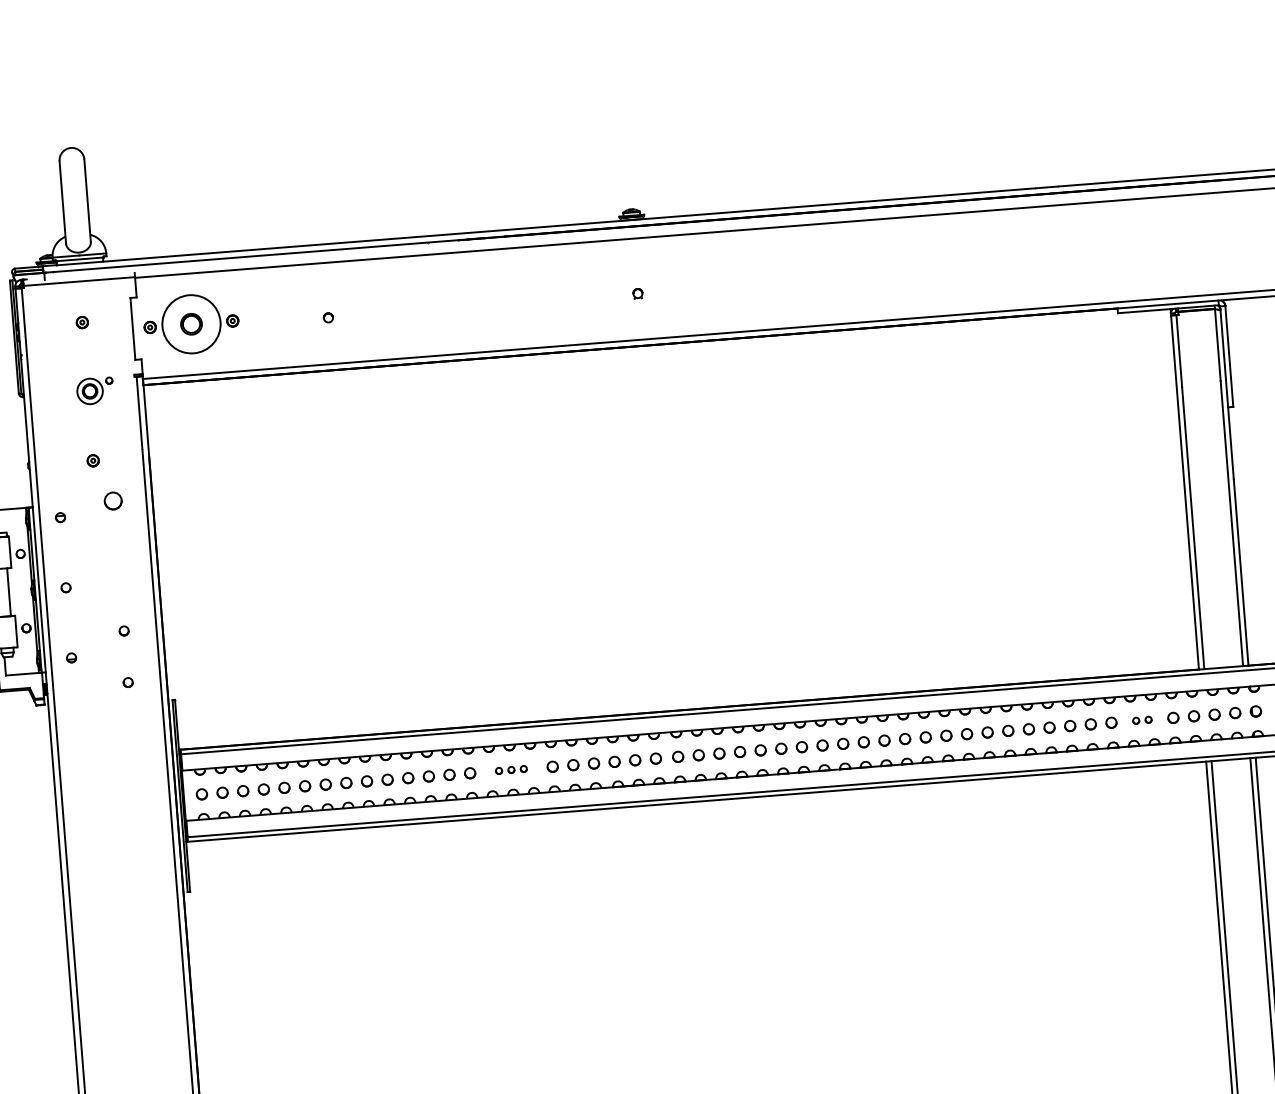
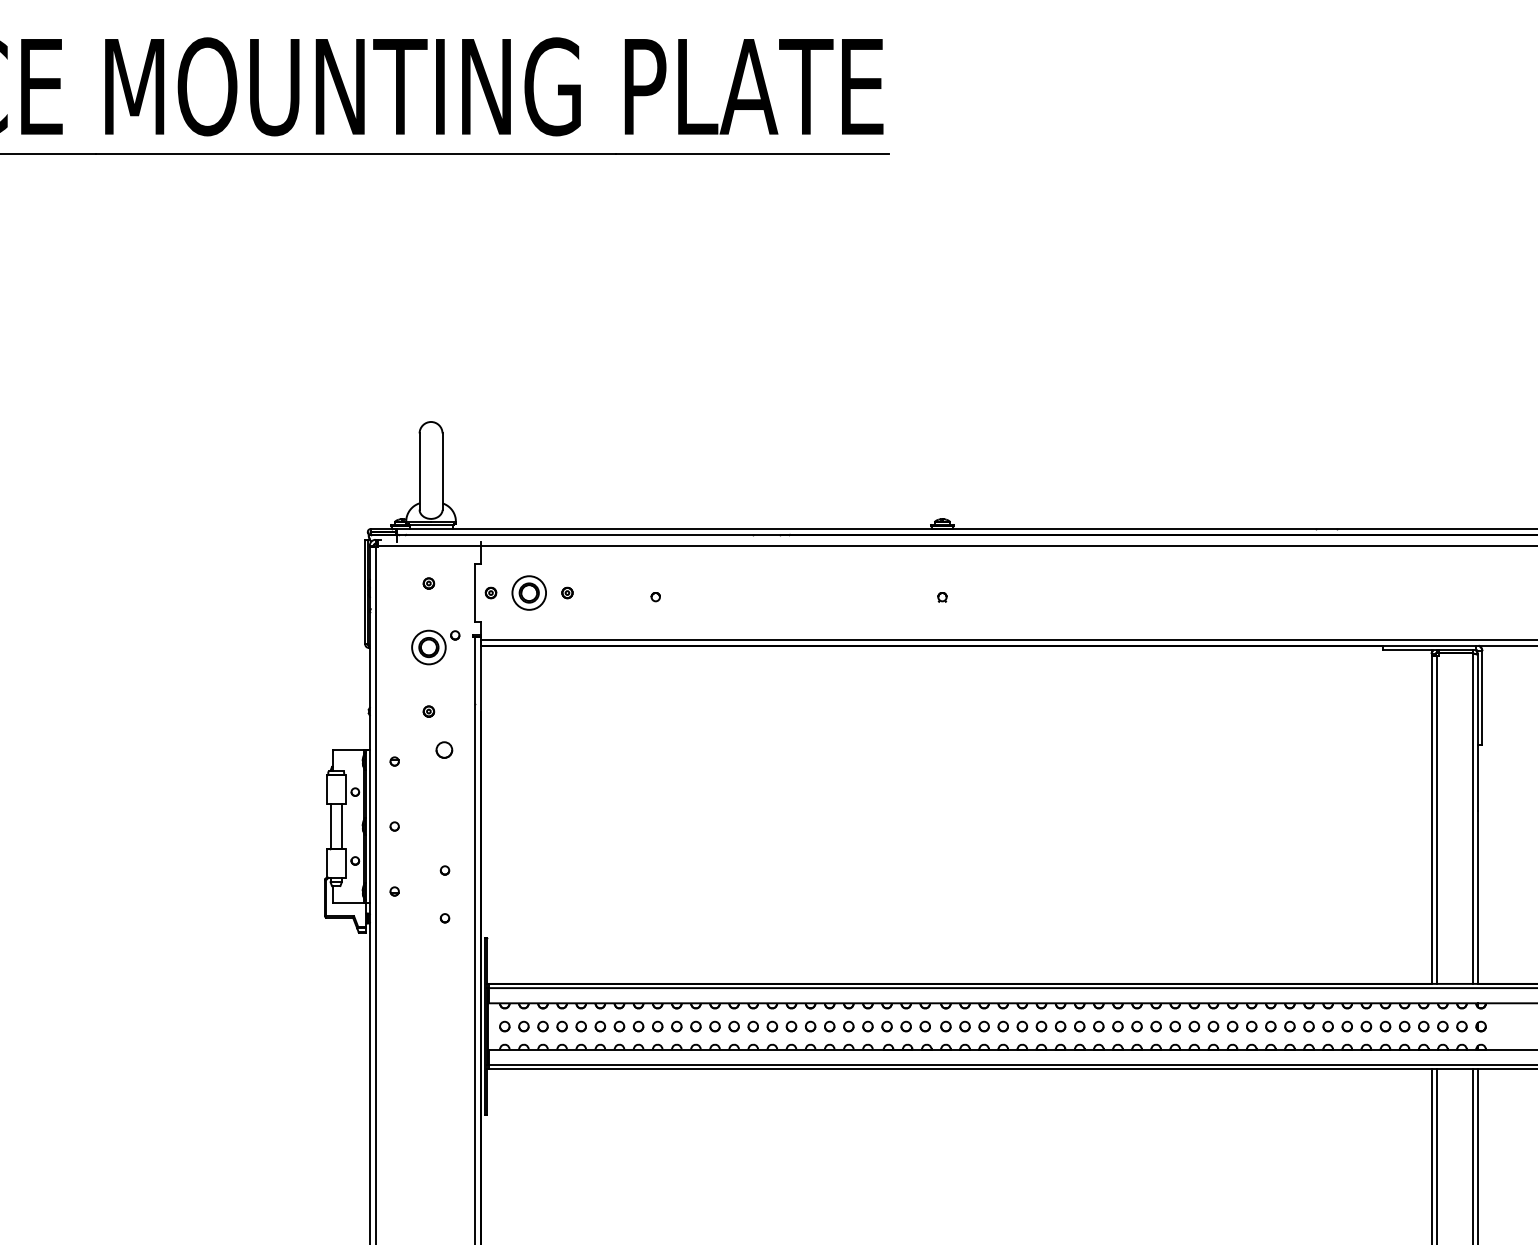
circle: (191, 323) -> (529, 592), size x0.62
part: (94, 391) -> (435, 647), size x1.43
part: (1141, 720) -> (1375, 1026), size x1.67
part: (511, 769) -> (791, 1026), size x1.67

